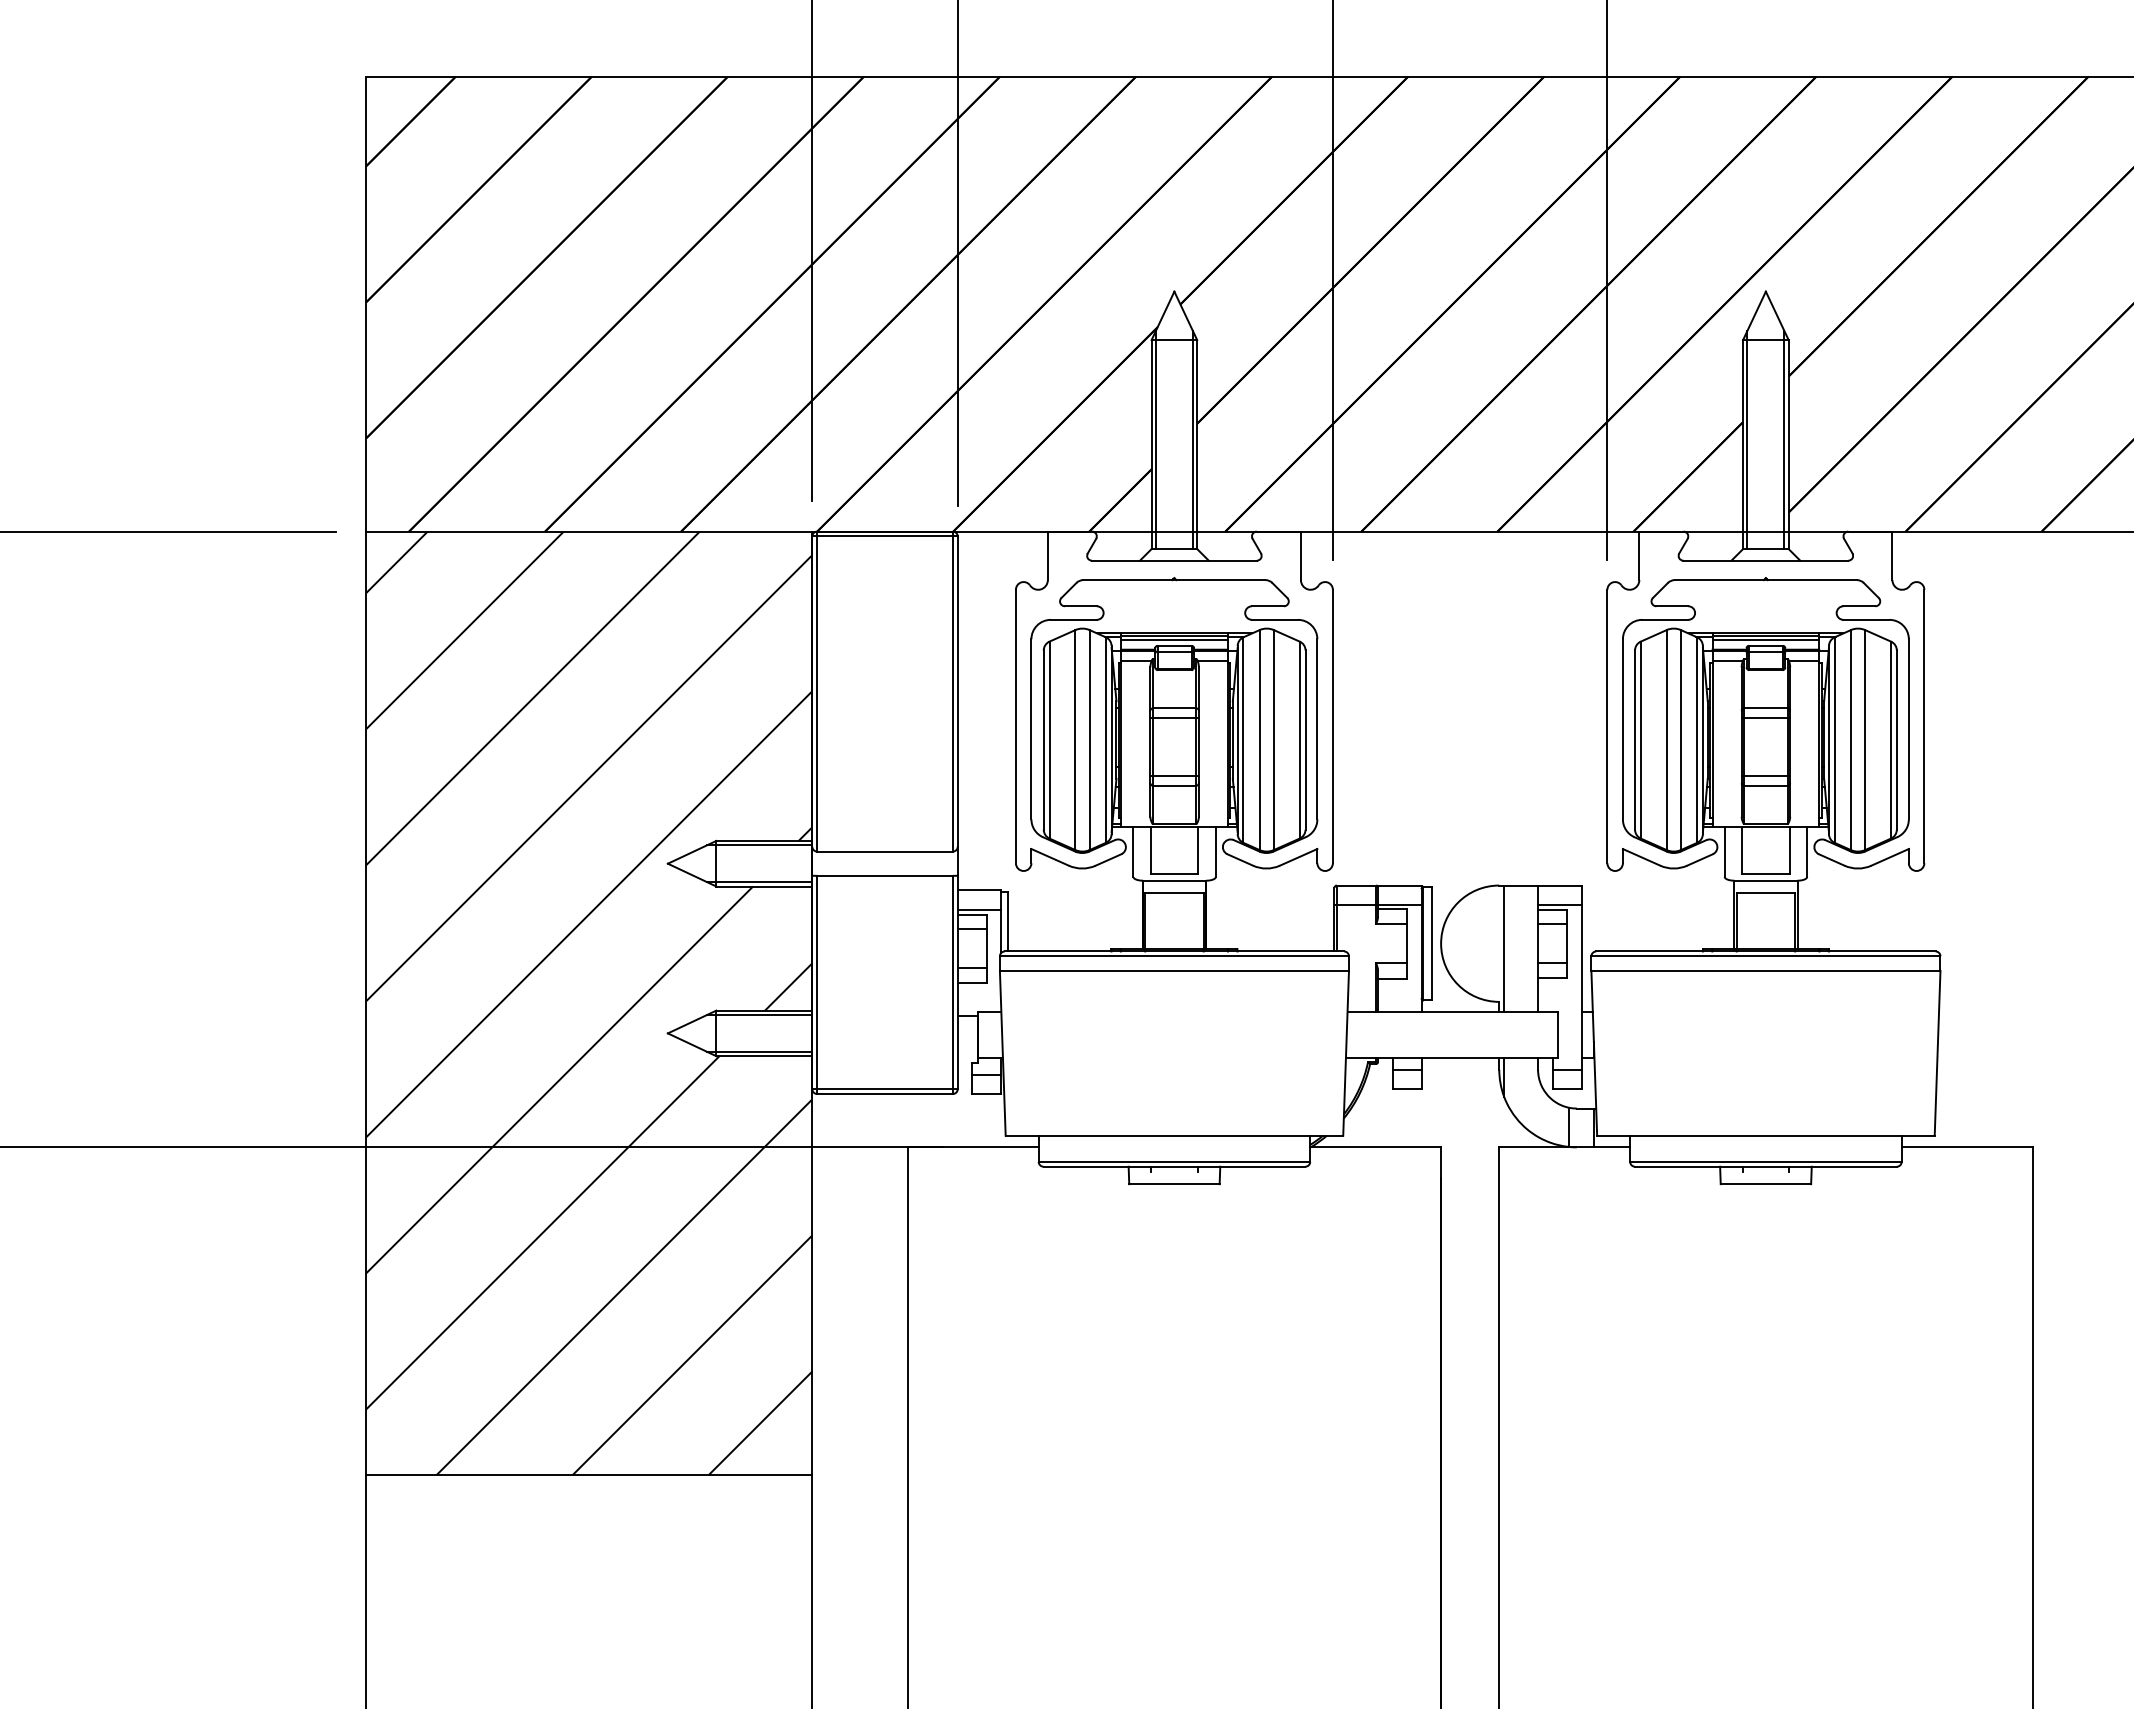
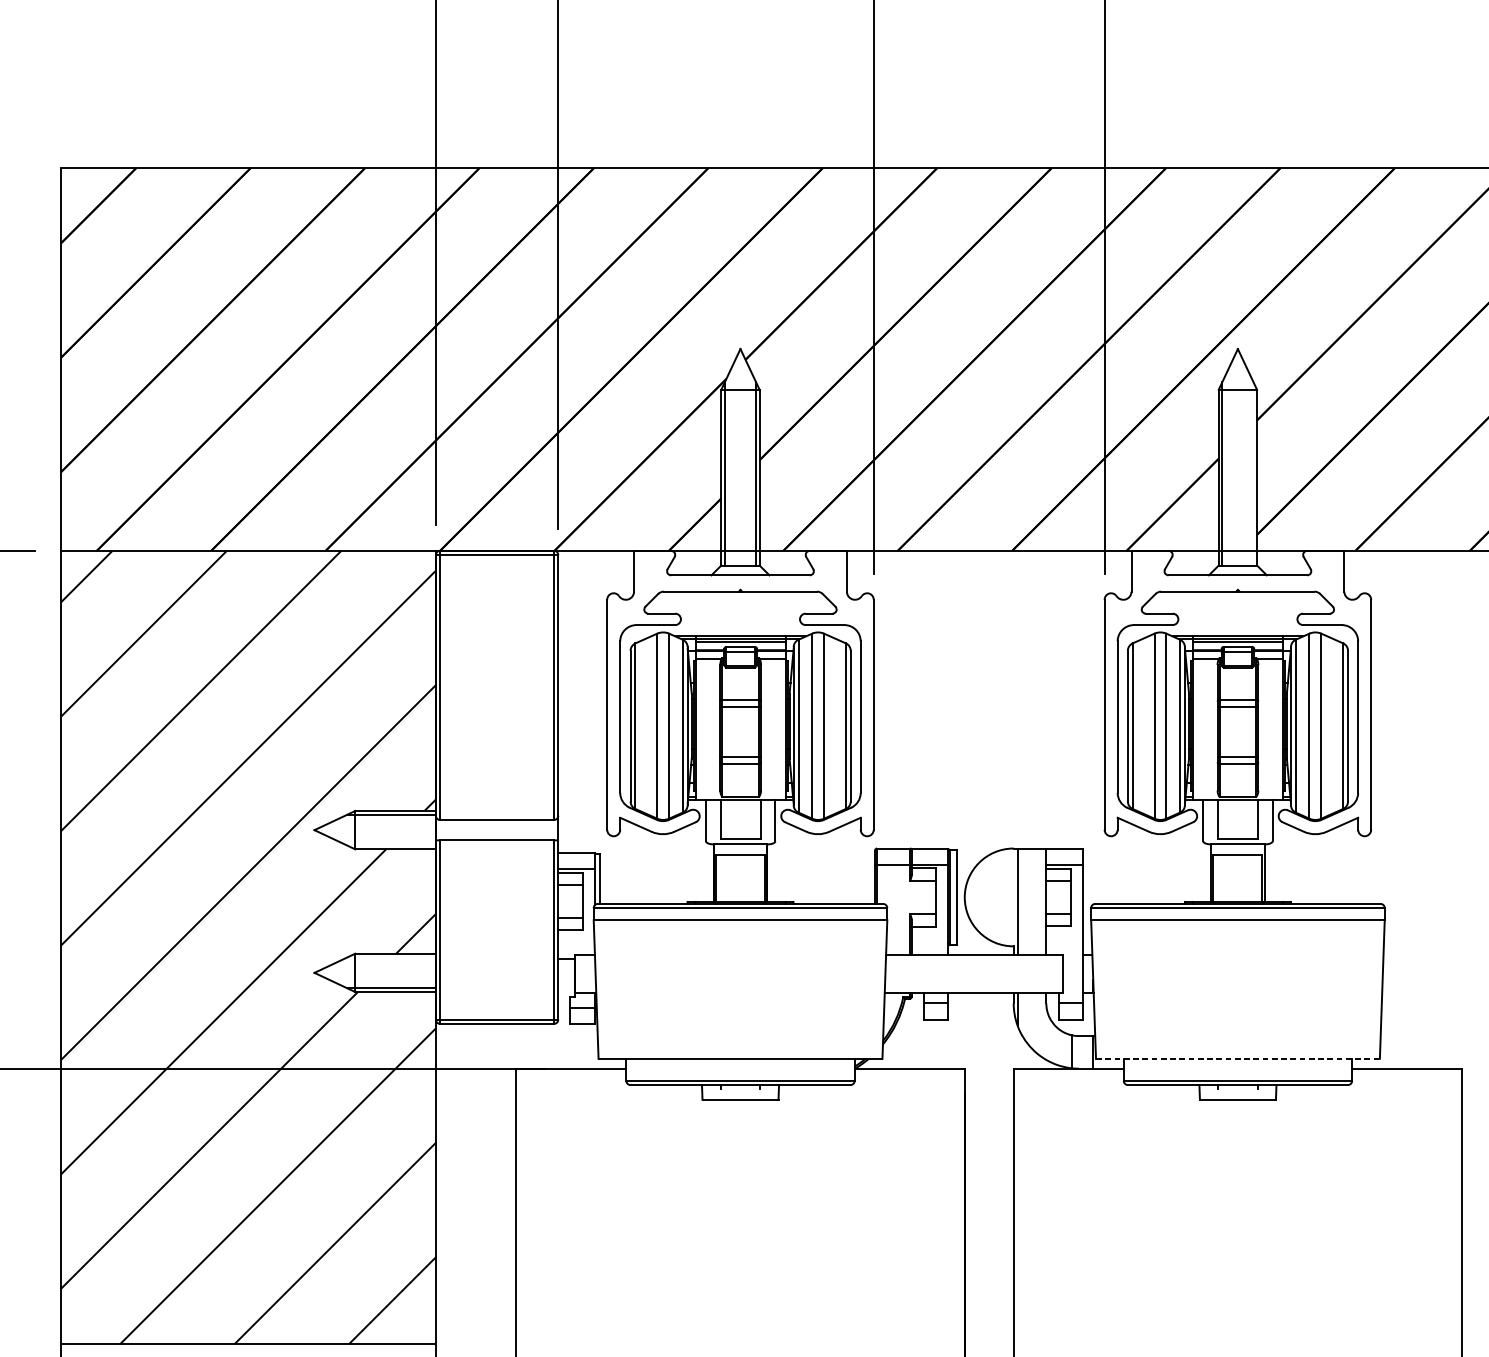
line: (1784, 439) -> (1253, 473), removed
line: (759, 882) -> (391, 845), removed
line: (759, 1014) -> (391, 956), removed
line: (1765, 1135) -> (1237, 1058), solid -> dashed

